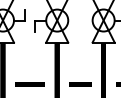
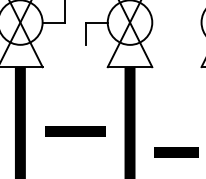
line: (29, 84) -> (73, 131), moved

